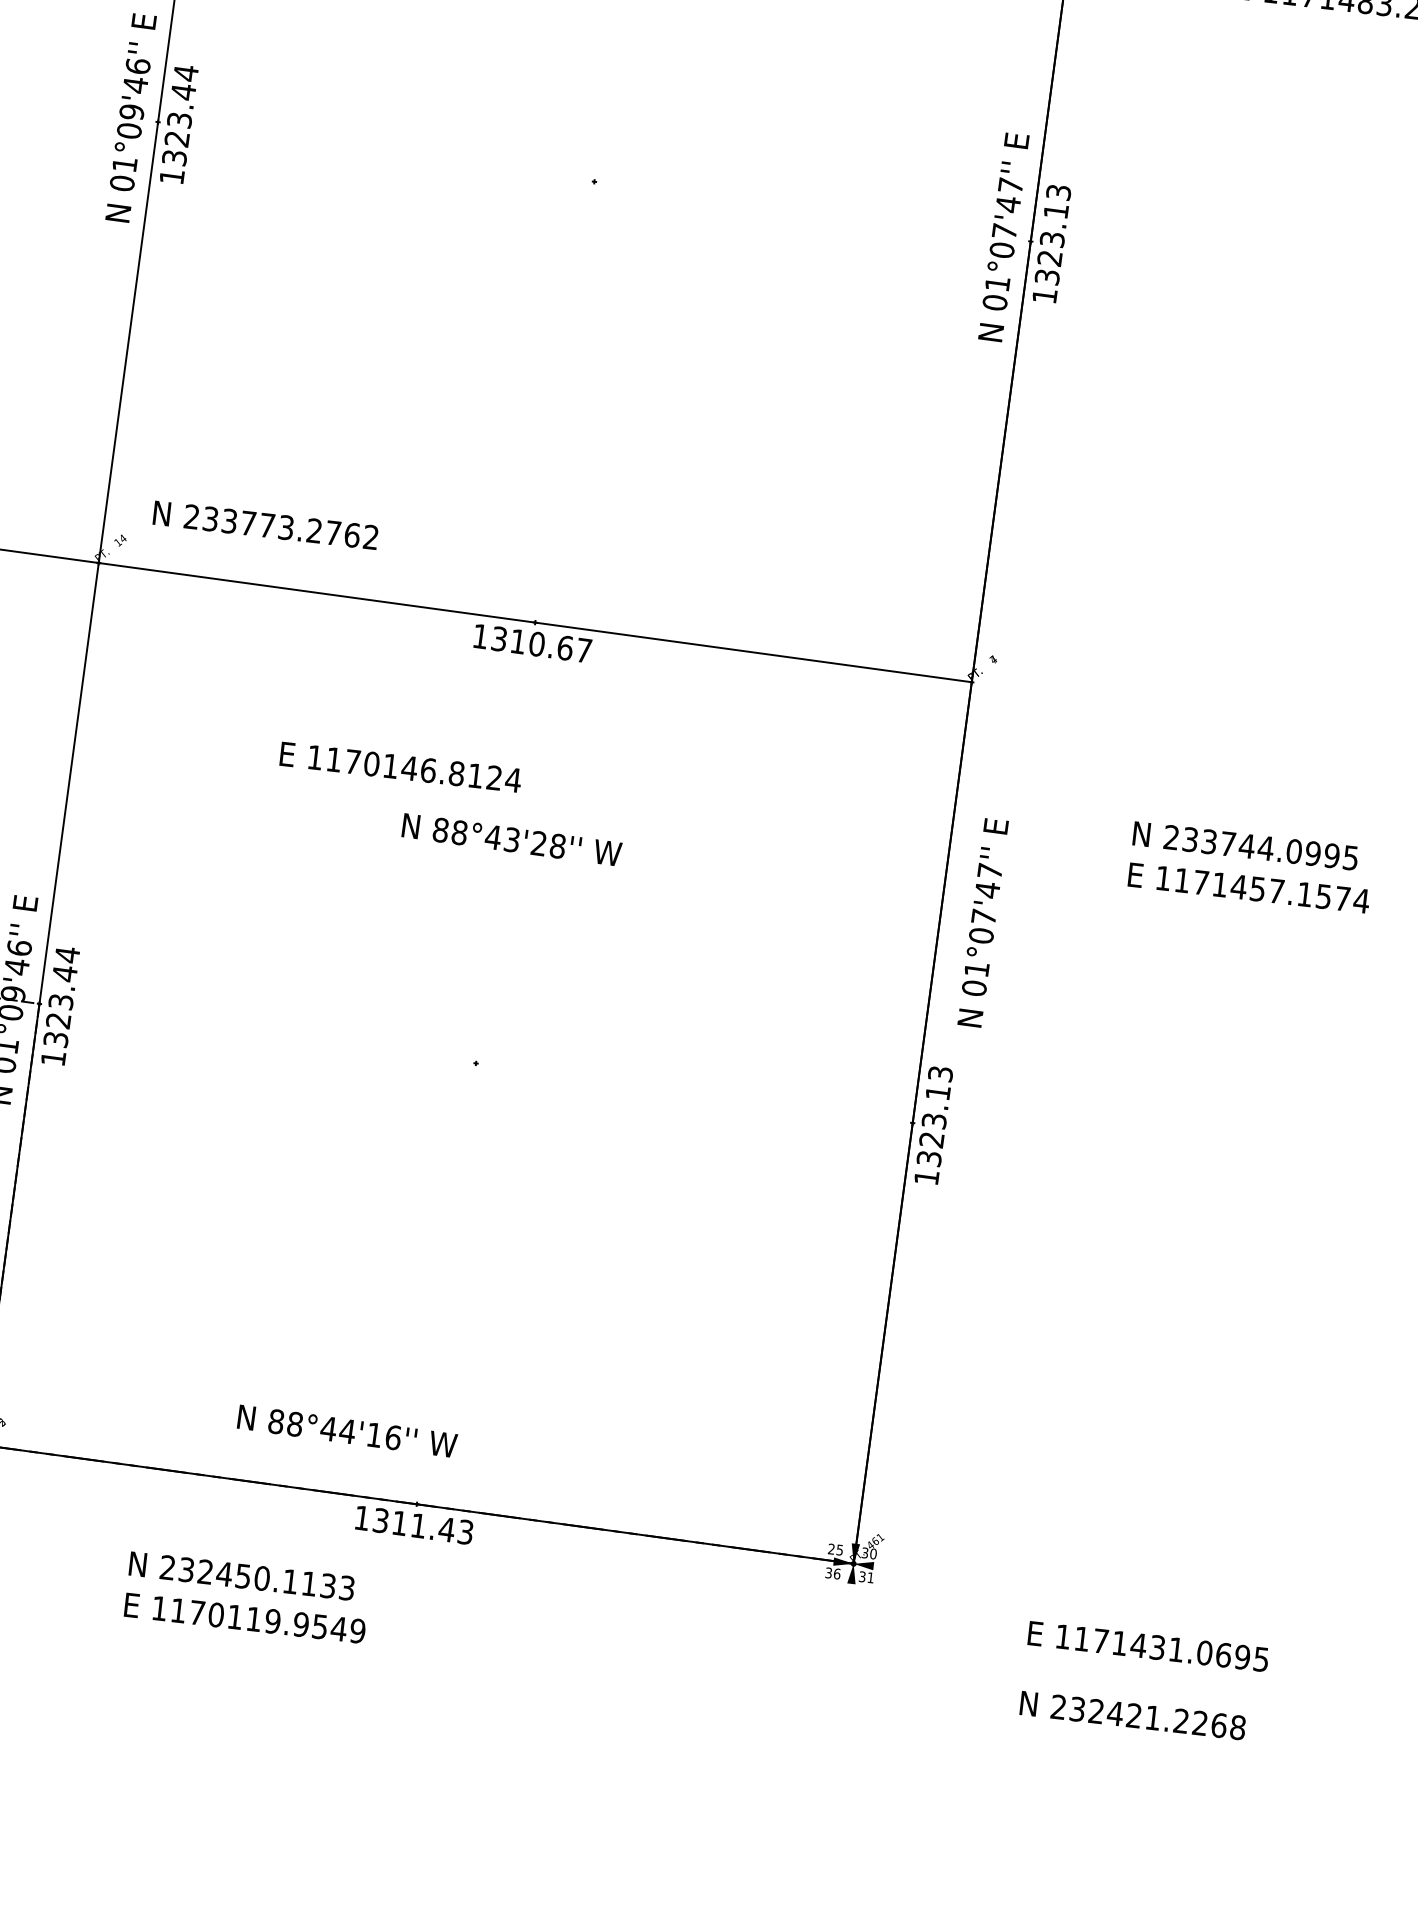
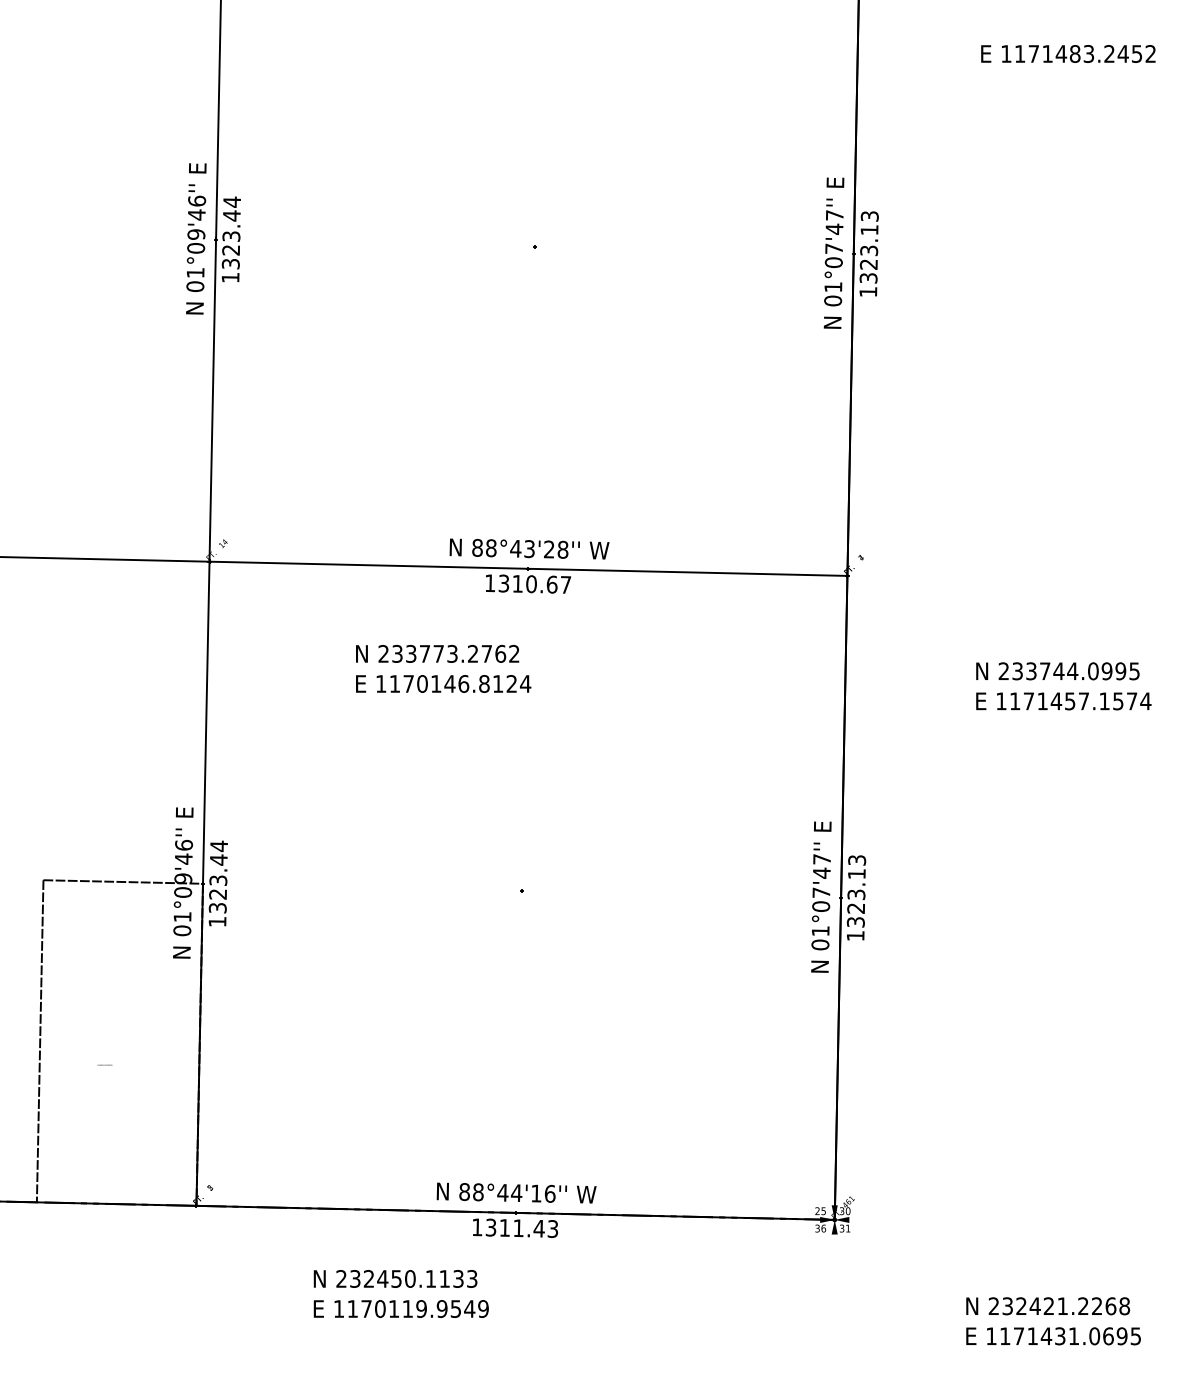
text: (265, 524) -> (437, 653), moved
text: (512, 839) -> (529, 548), moved
text: (983, 922) -> (821, 896), moved
text: (347, 1430) -> (516, 1192), moved
text: (1148, 1646) -> (1053, 1336), moved

